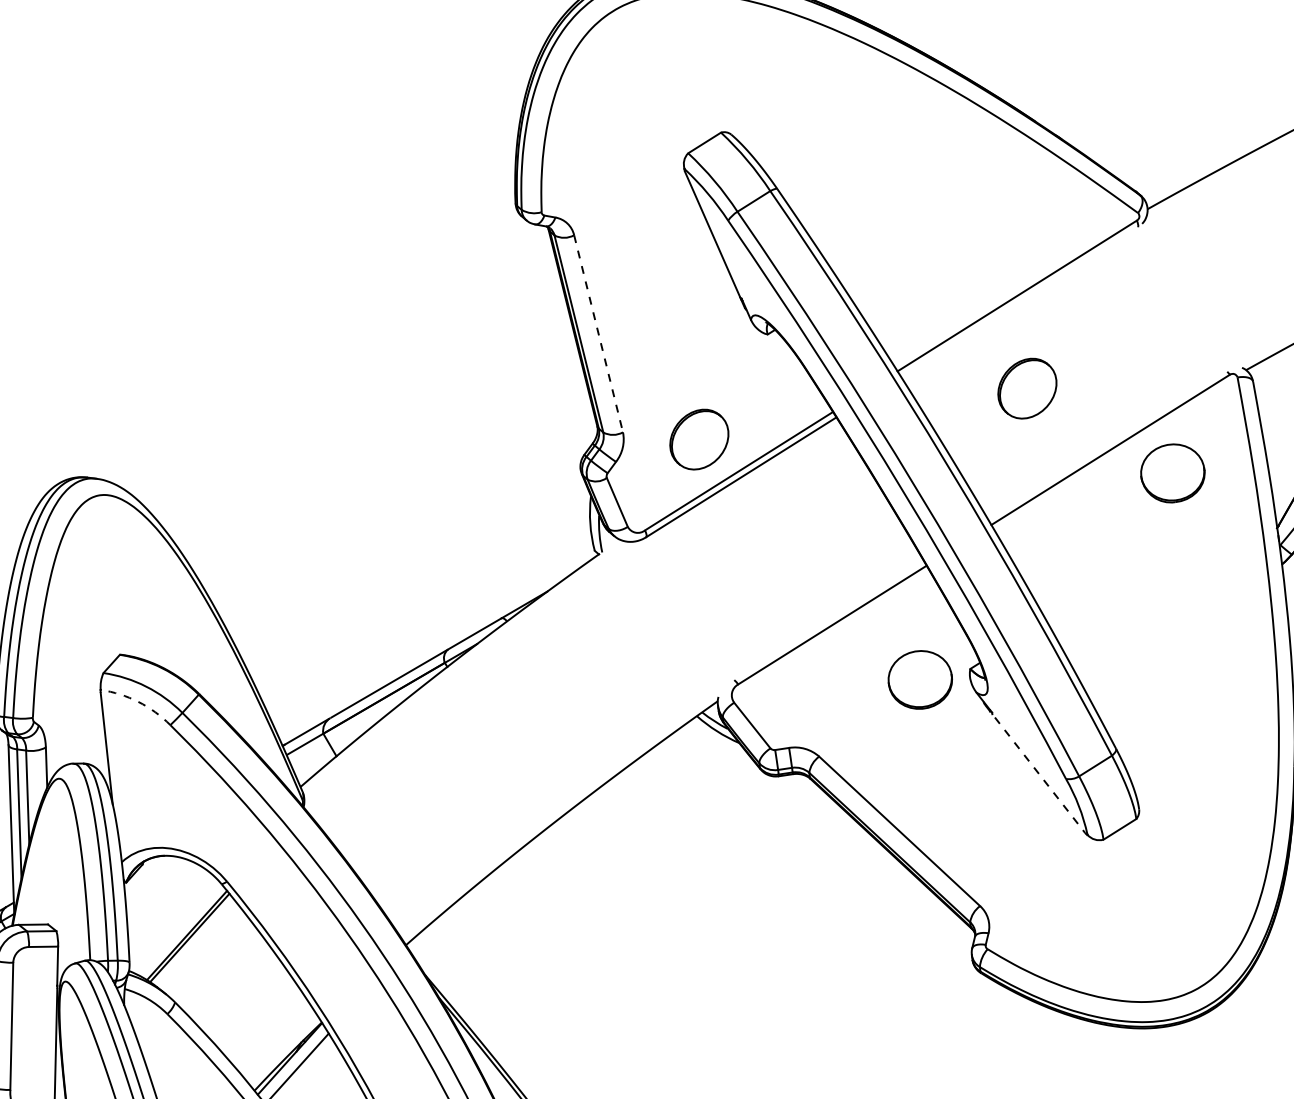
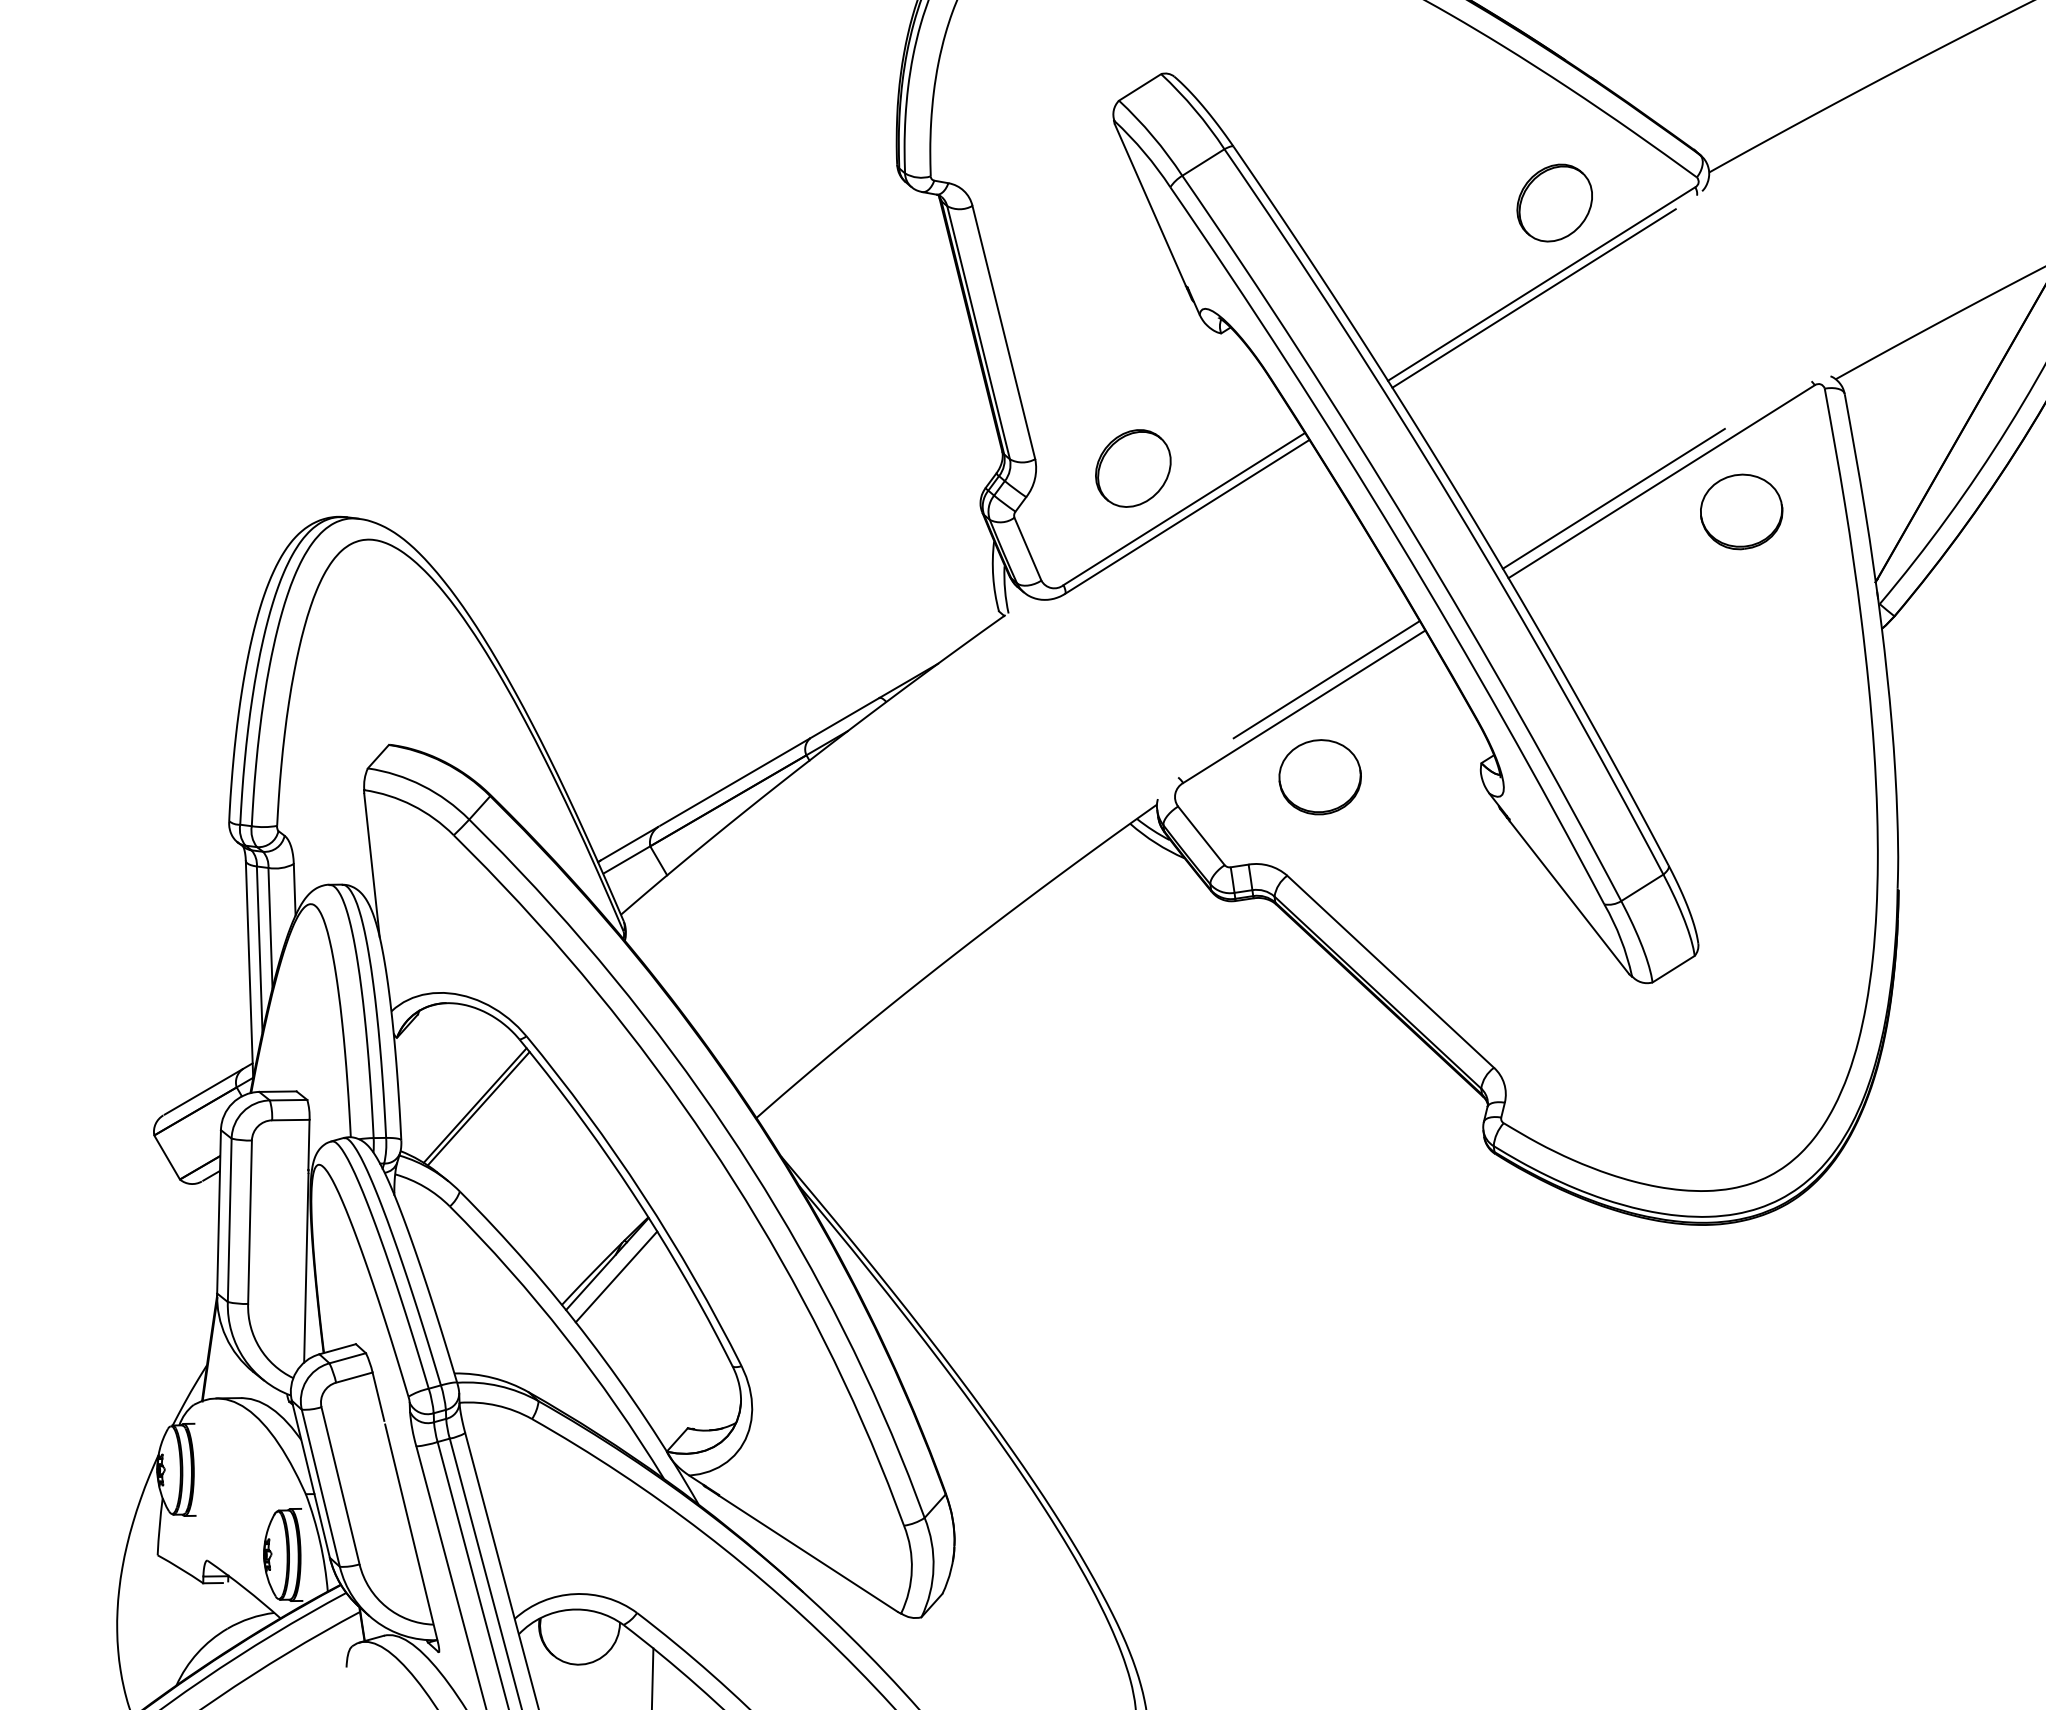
line: (1010, 307) -> (1533, 298), added
line: (598, 334) -> (1003, 333), dashed -> solid
part: (1027, 388) -> (1554, 202), moved
line: (1073, 462) -> (1613, 498), added
line: (849, 603) -> (1326, 679), added
part: (919, 680) -> (1319, 777), moved
arc: (138, 701) -> (412, 805), dashed -> solid
line: (1035, 769) -> (1565, 892), dashed -> solid

